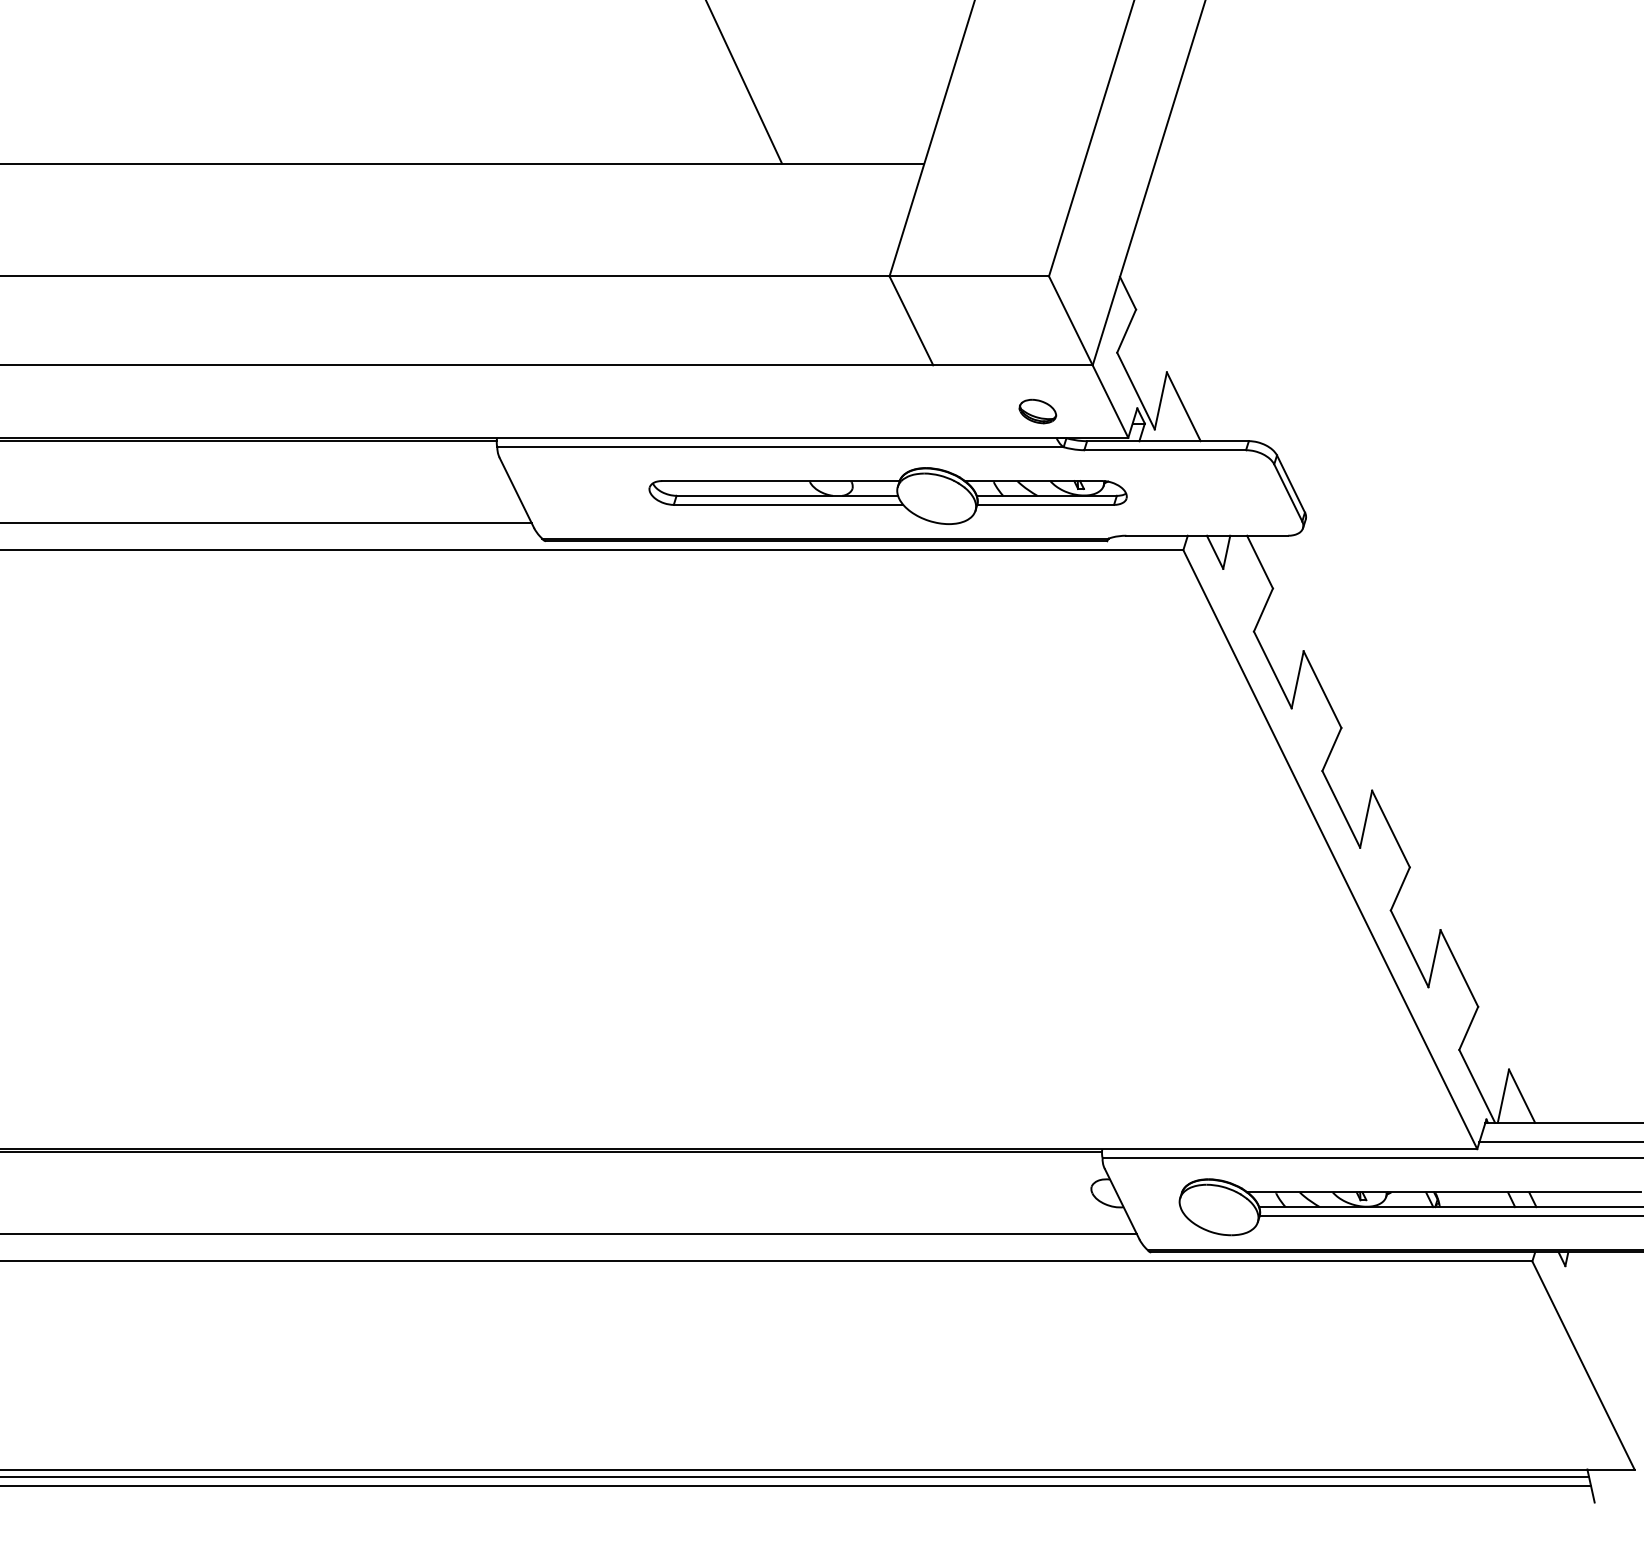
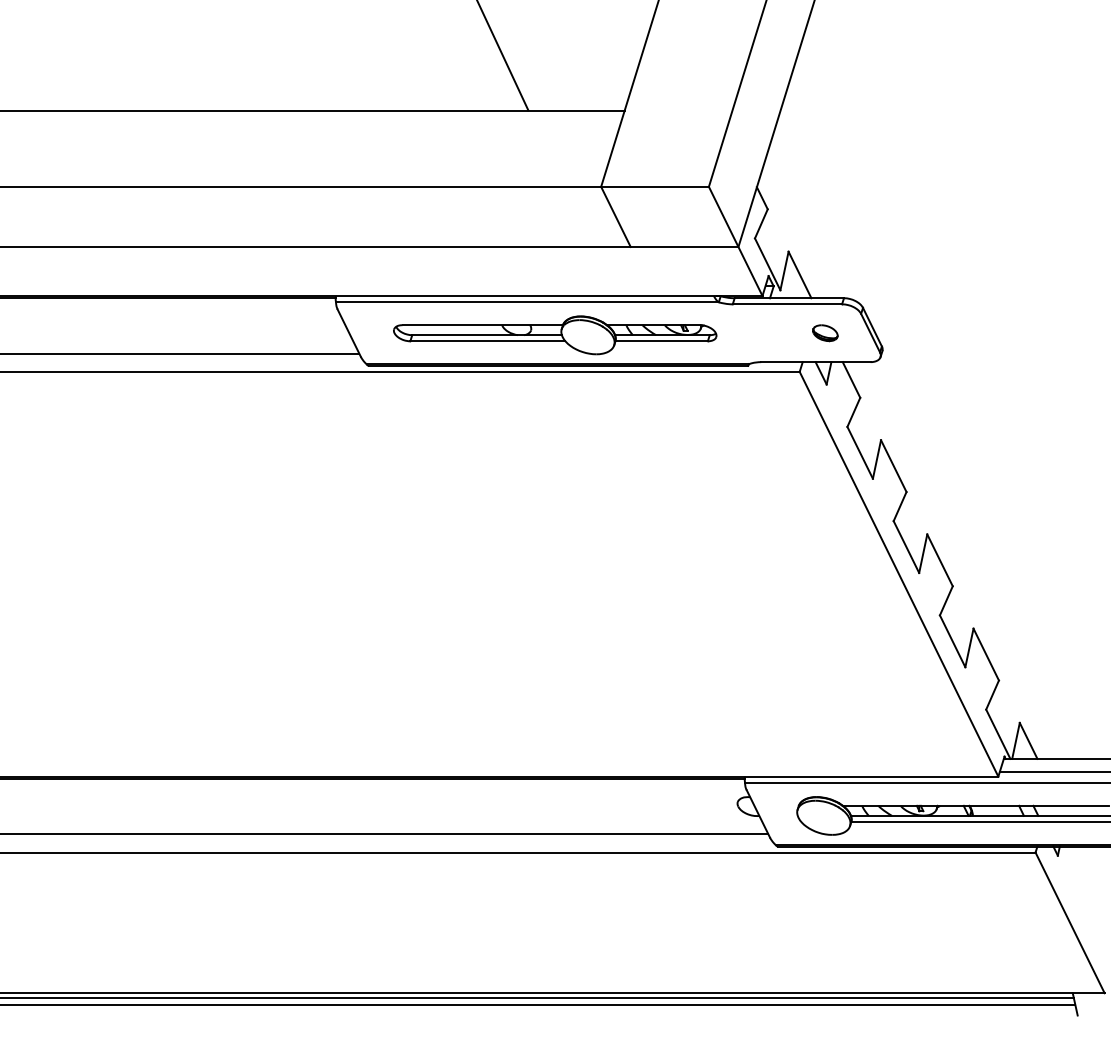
part: (1038, 411) -> (825, 333), moved
part: (888, 496) -> (555, 335), moved

